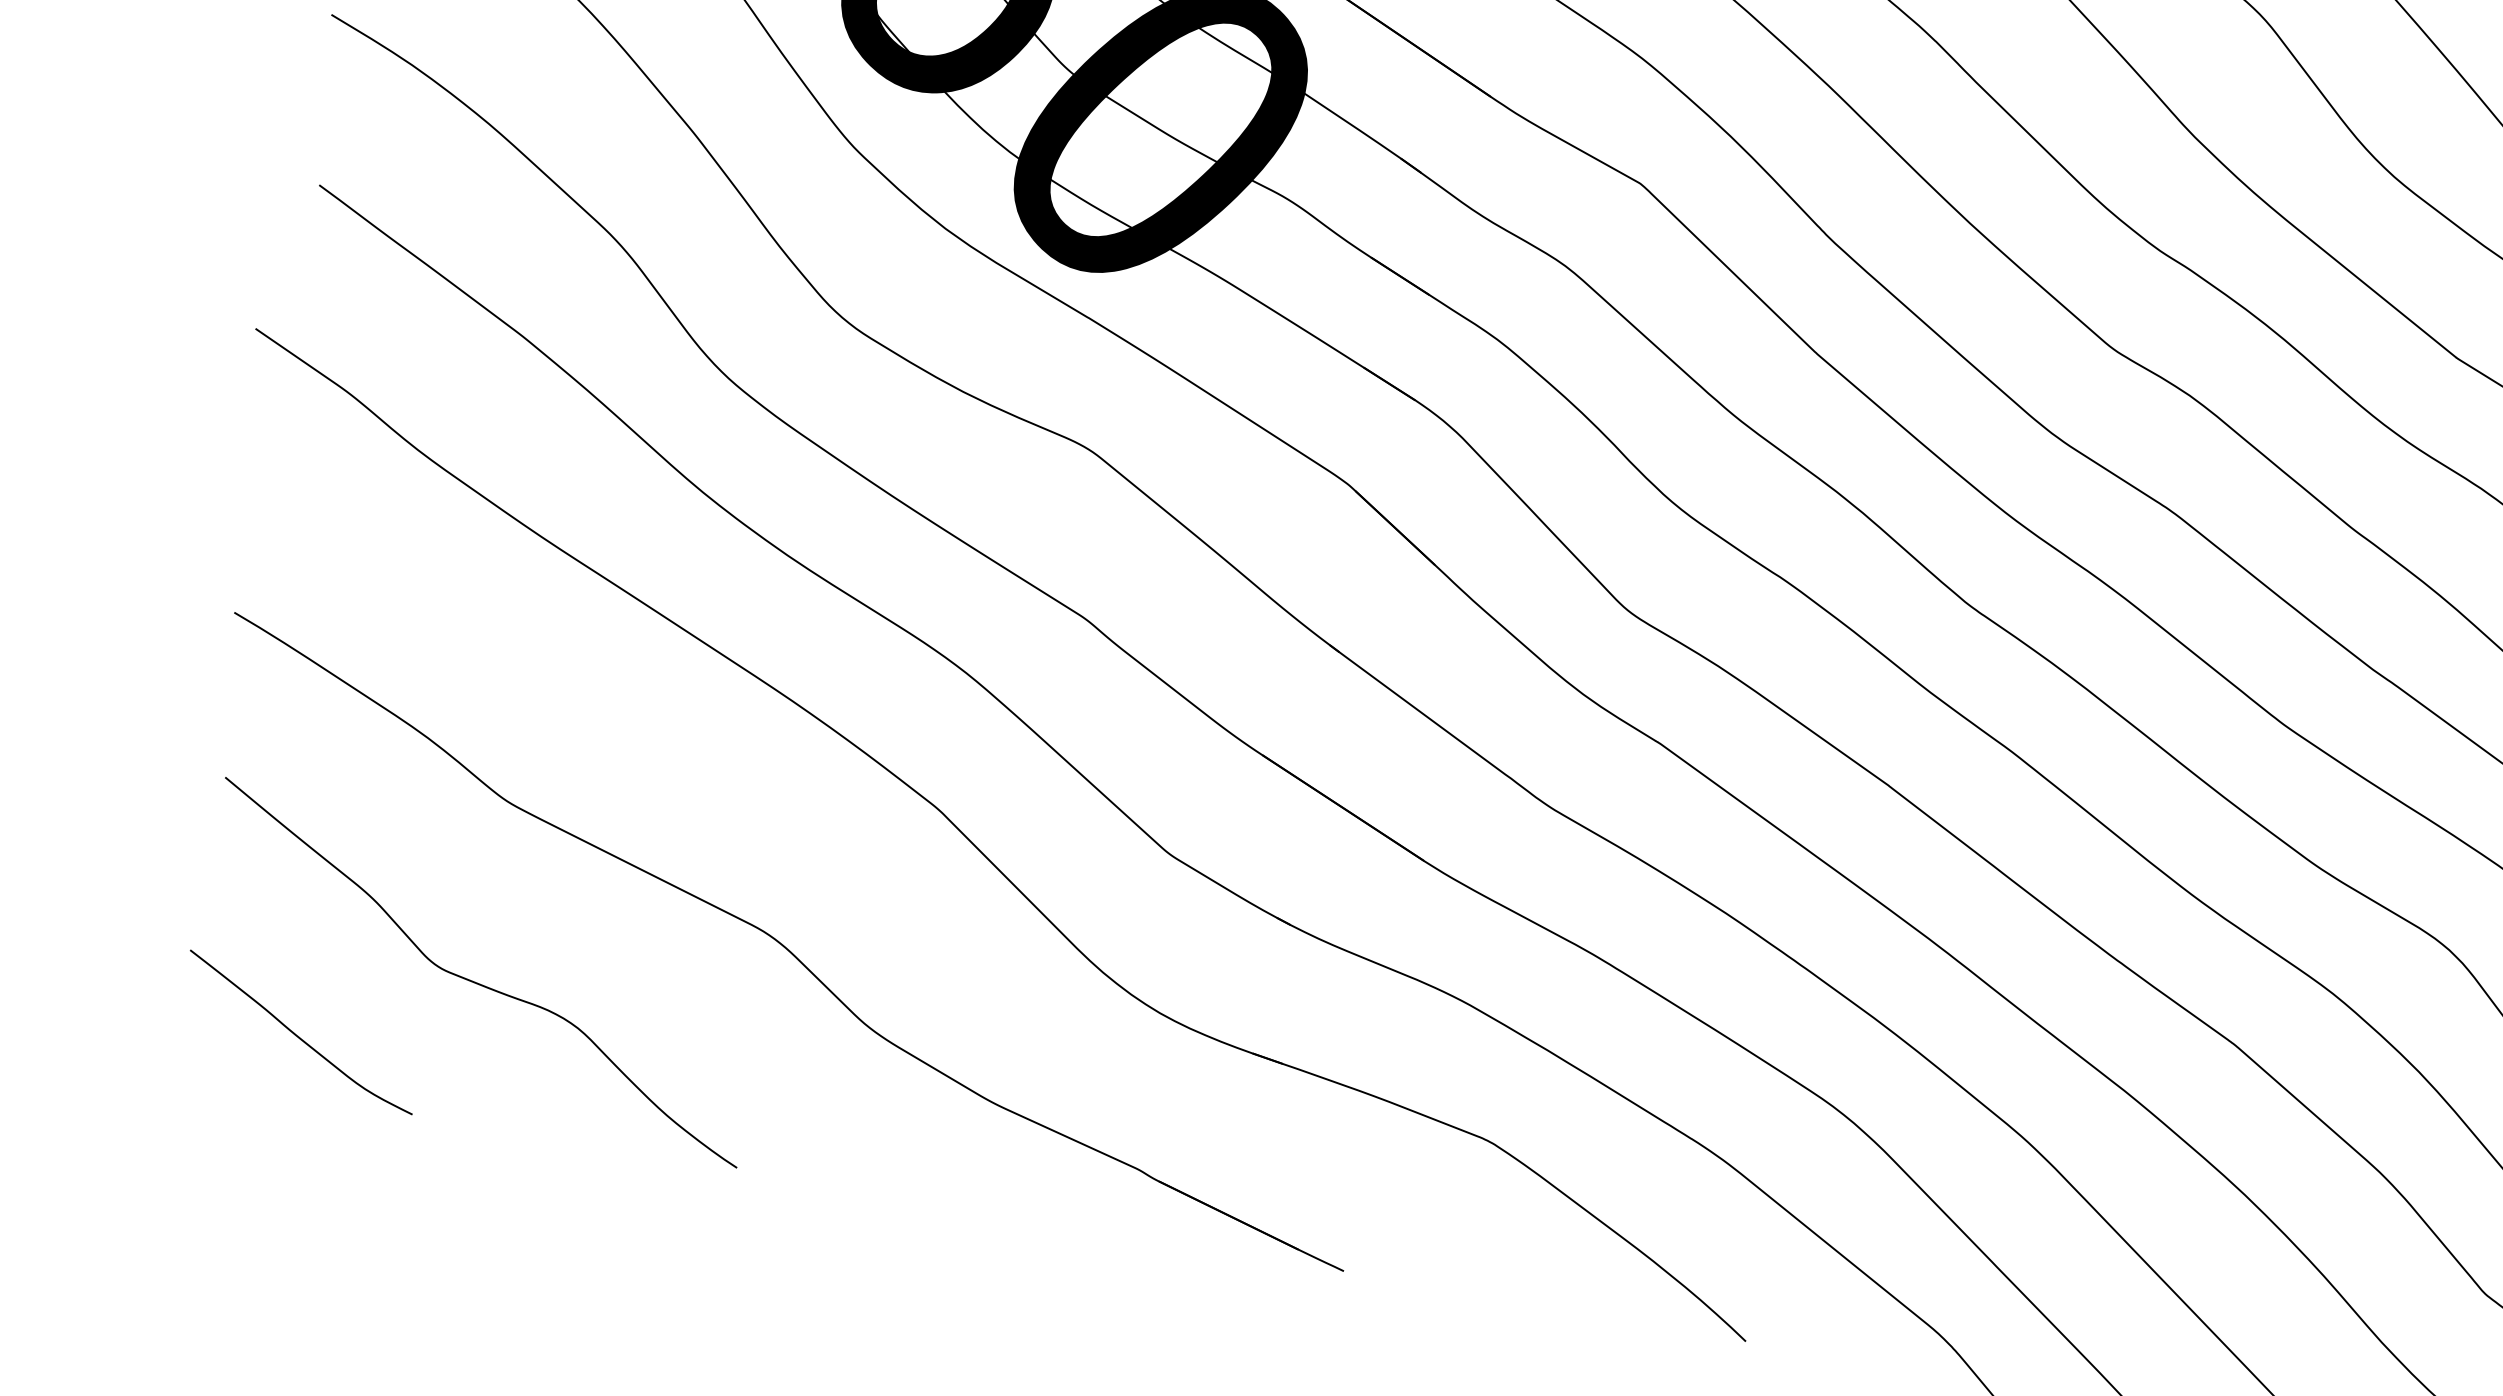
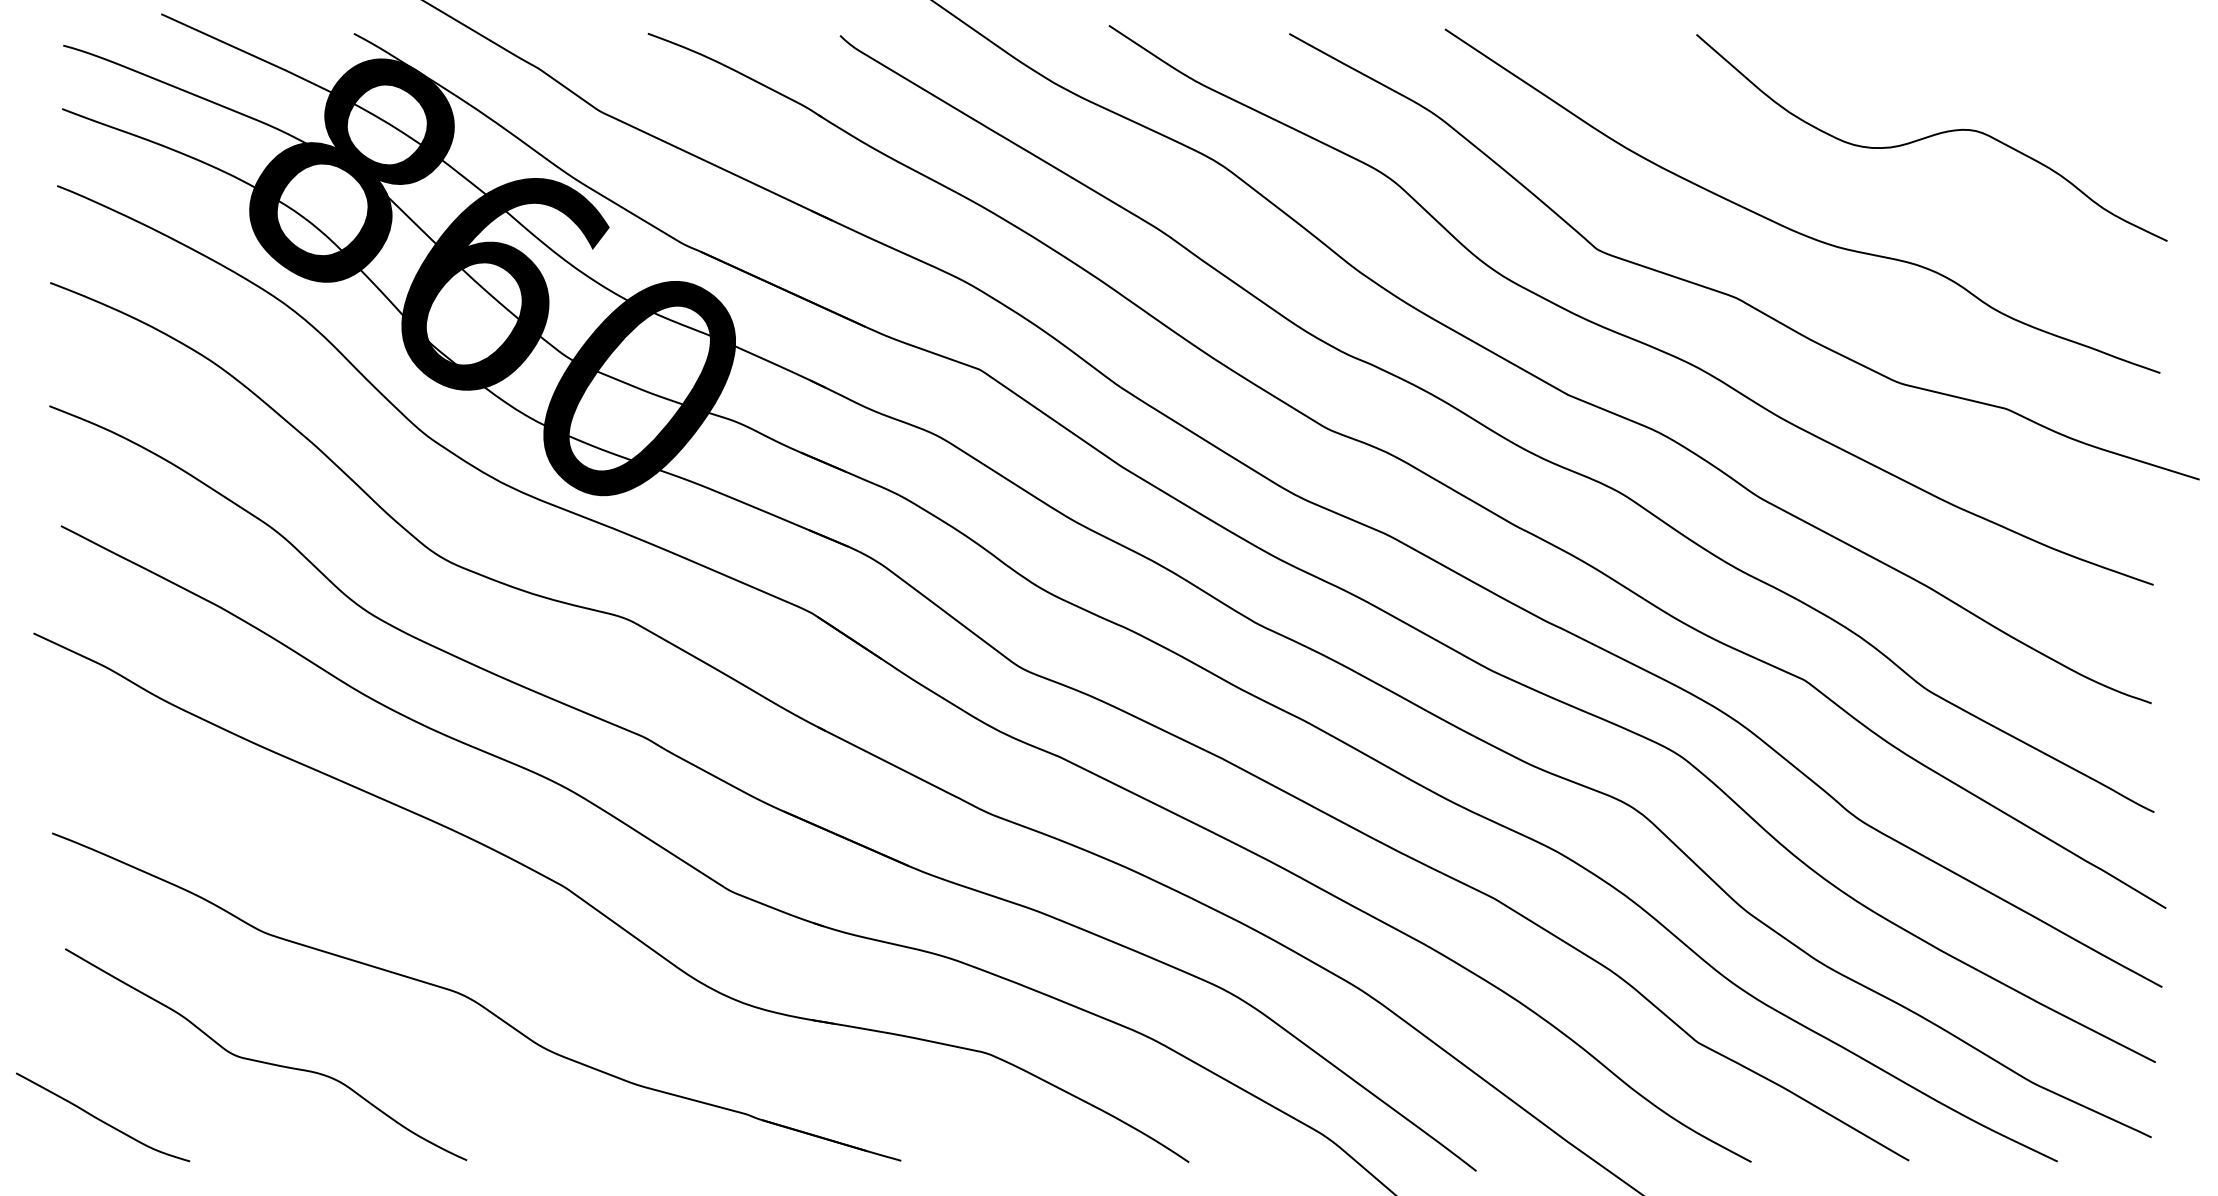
curve: (298, 1034) -> (101, 1119), moved

